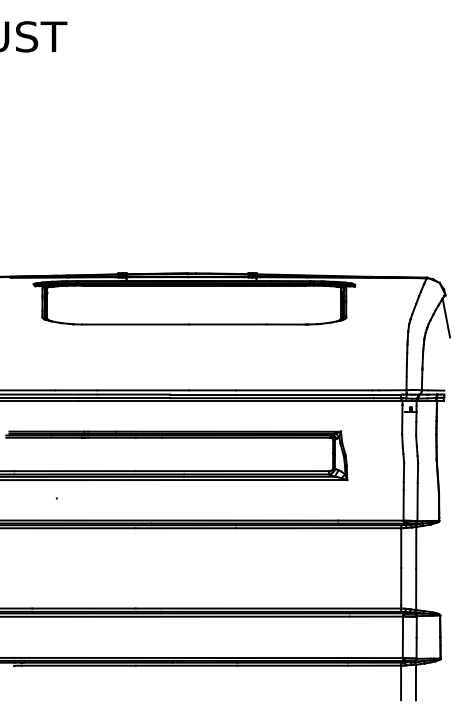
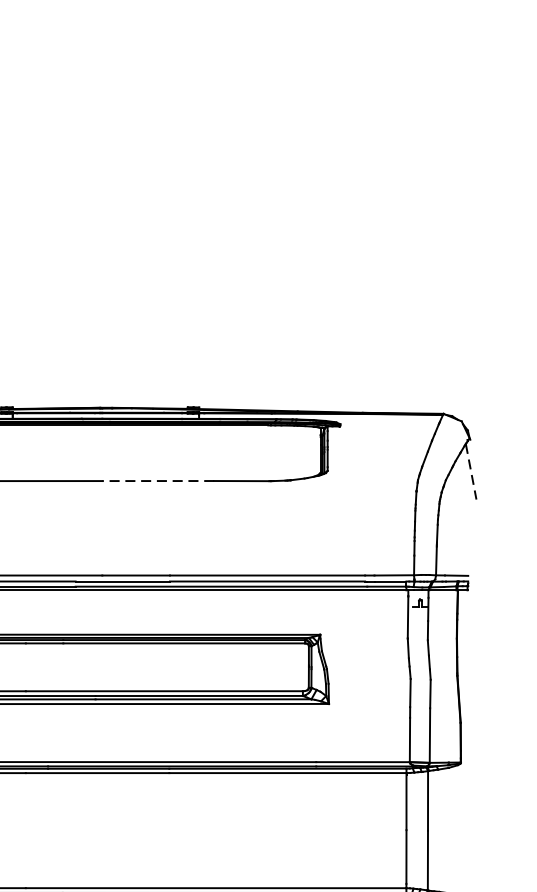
line: (446, 318) -> (471, 472), solid -> dashed
line: (227, 324) -> (157, 481), solid -> dashed

